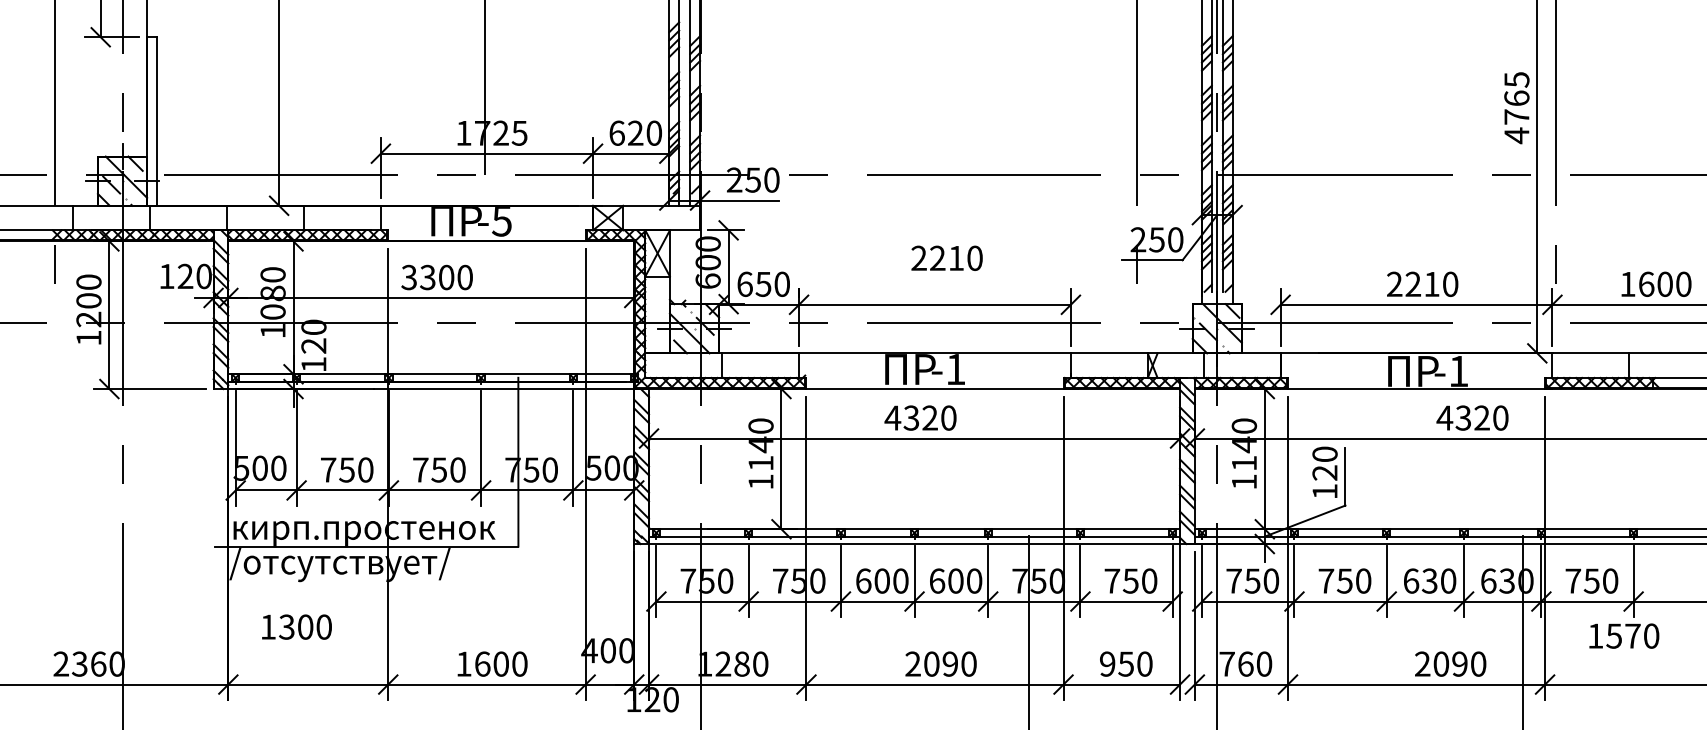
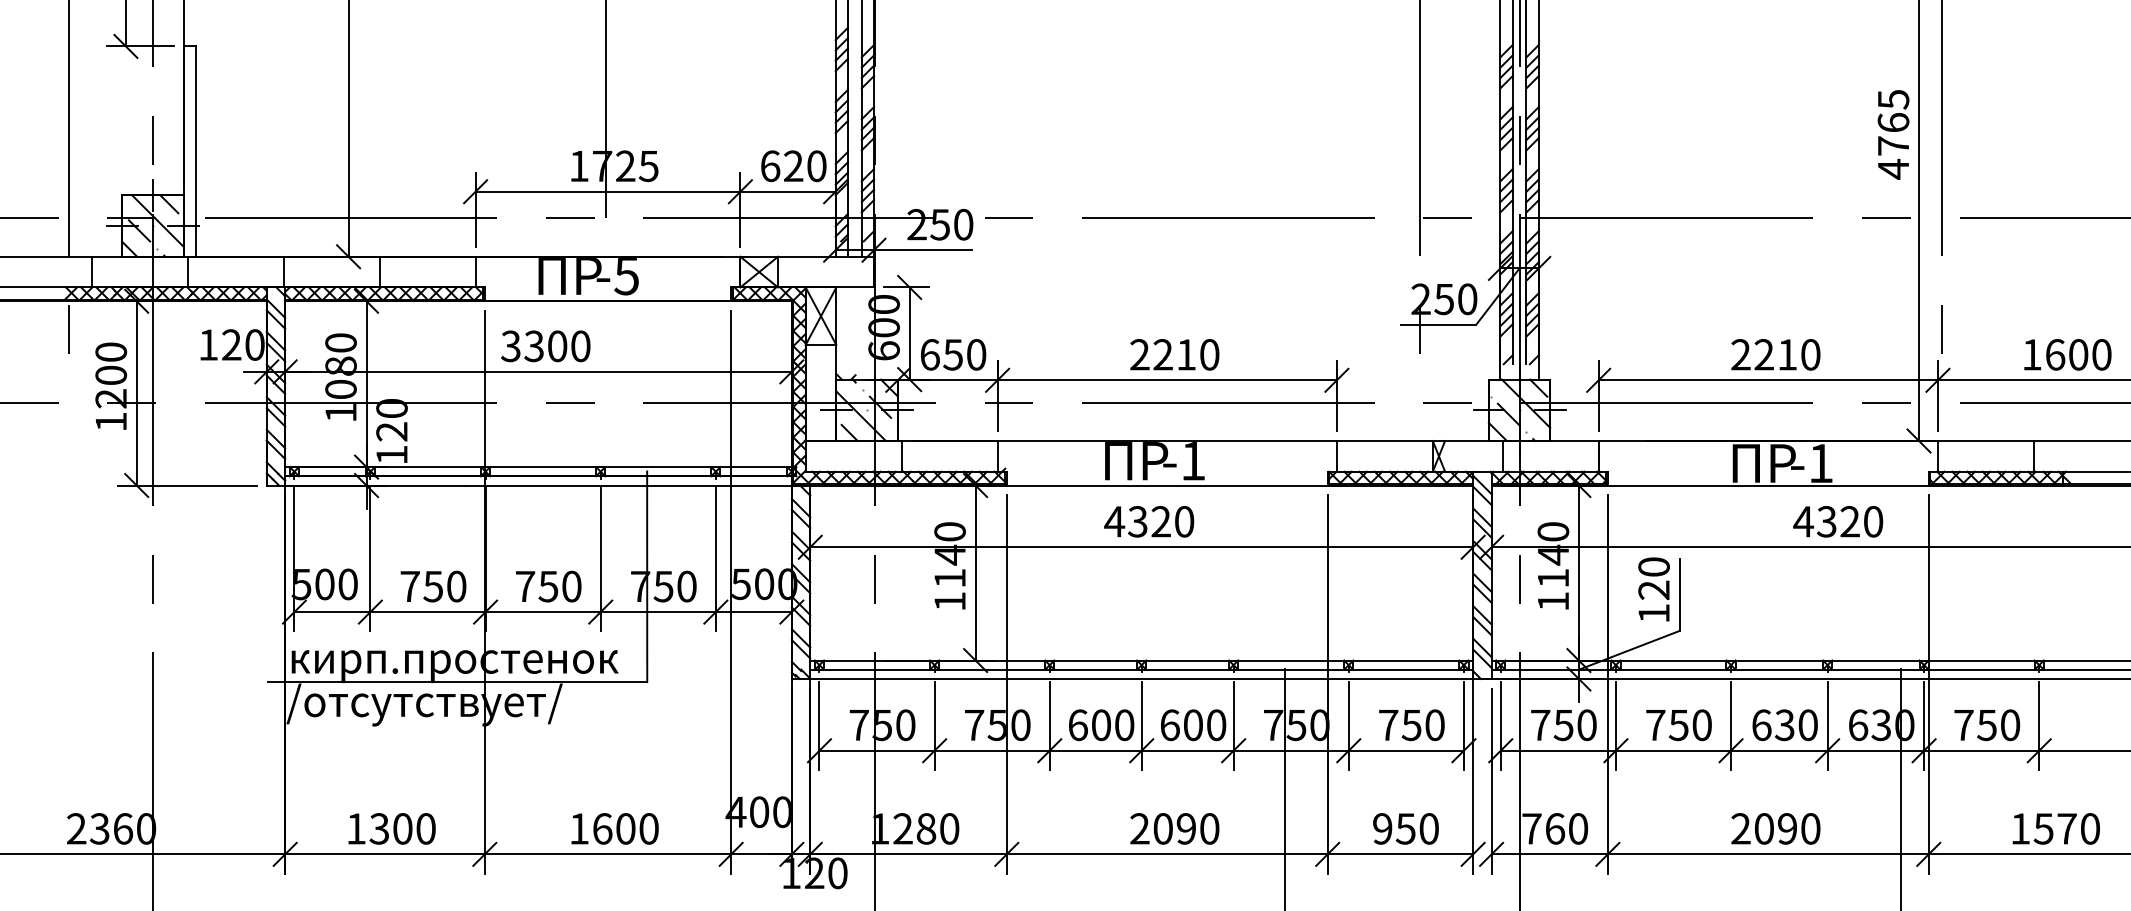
text: (946, 257) -> (1174, 353), moved
text: (296, 626) -> (391, 828), moved
text: (1624, 635) -> (2056, 828), moved
text: (1450, 663) -> (1775, 828), moved

